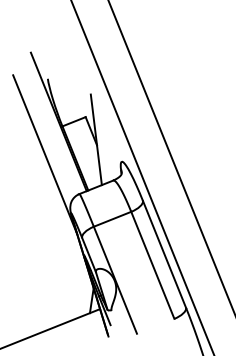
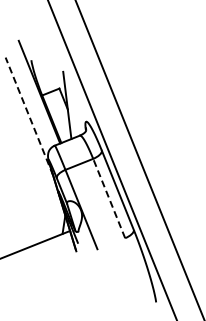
line: (45, 154) -> (29, 116), solid -> dashed
line: (153, 265) -> (109, 198), solid -> dashed

